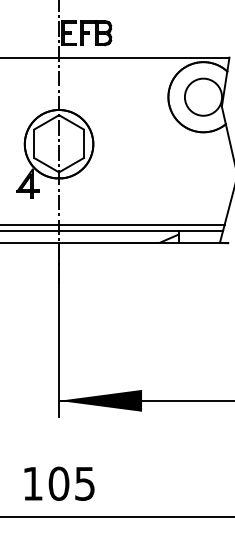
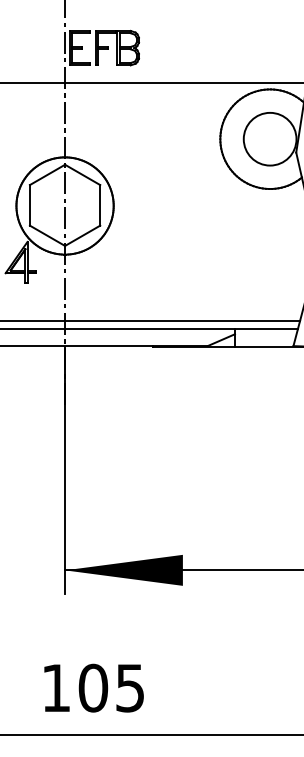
text: (59, 483) -> (94, 687), moved

